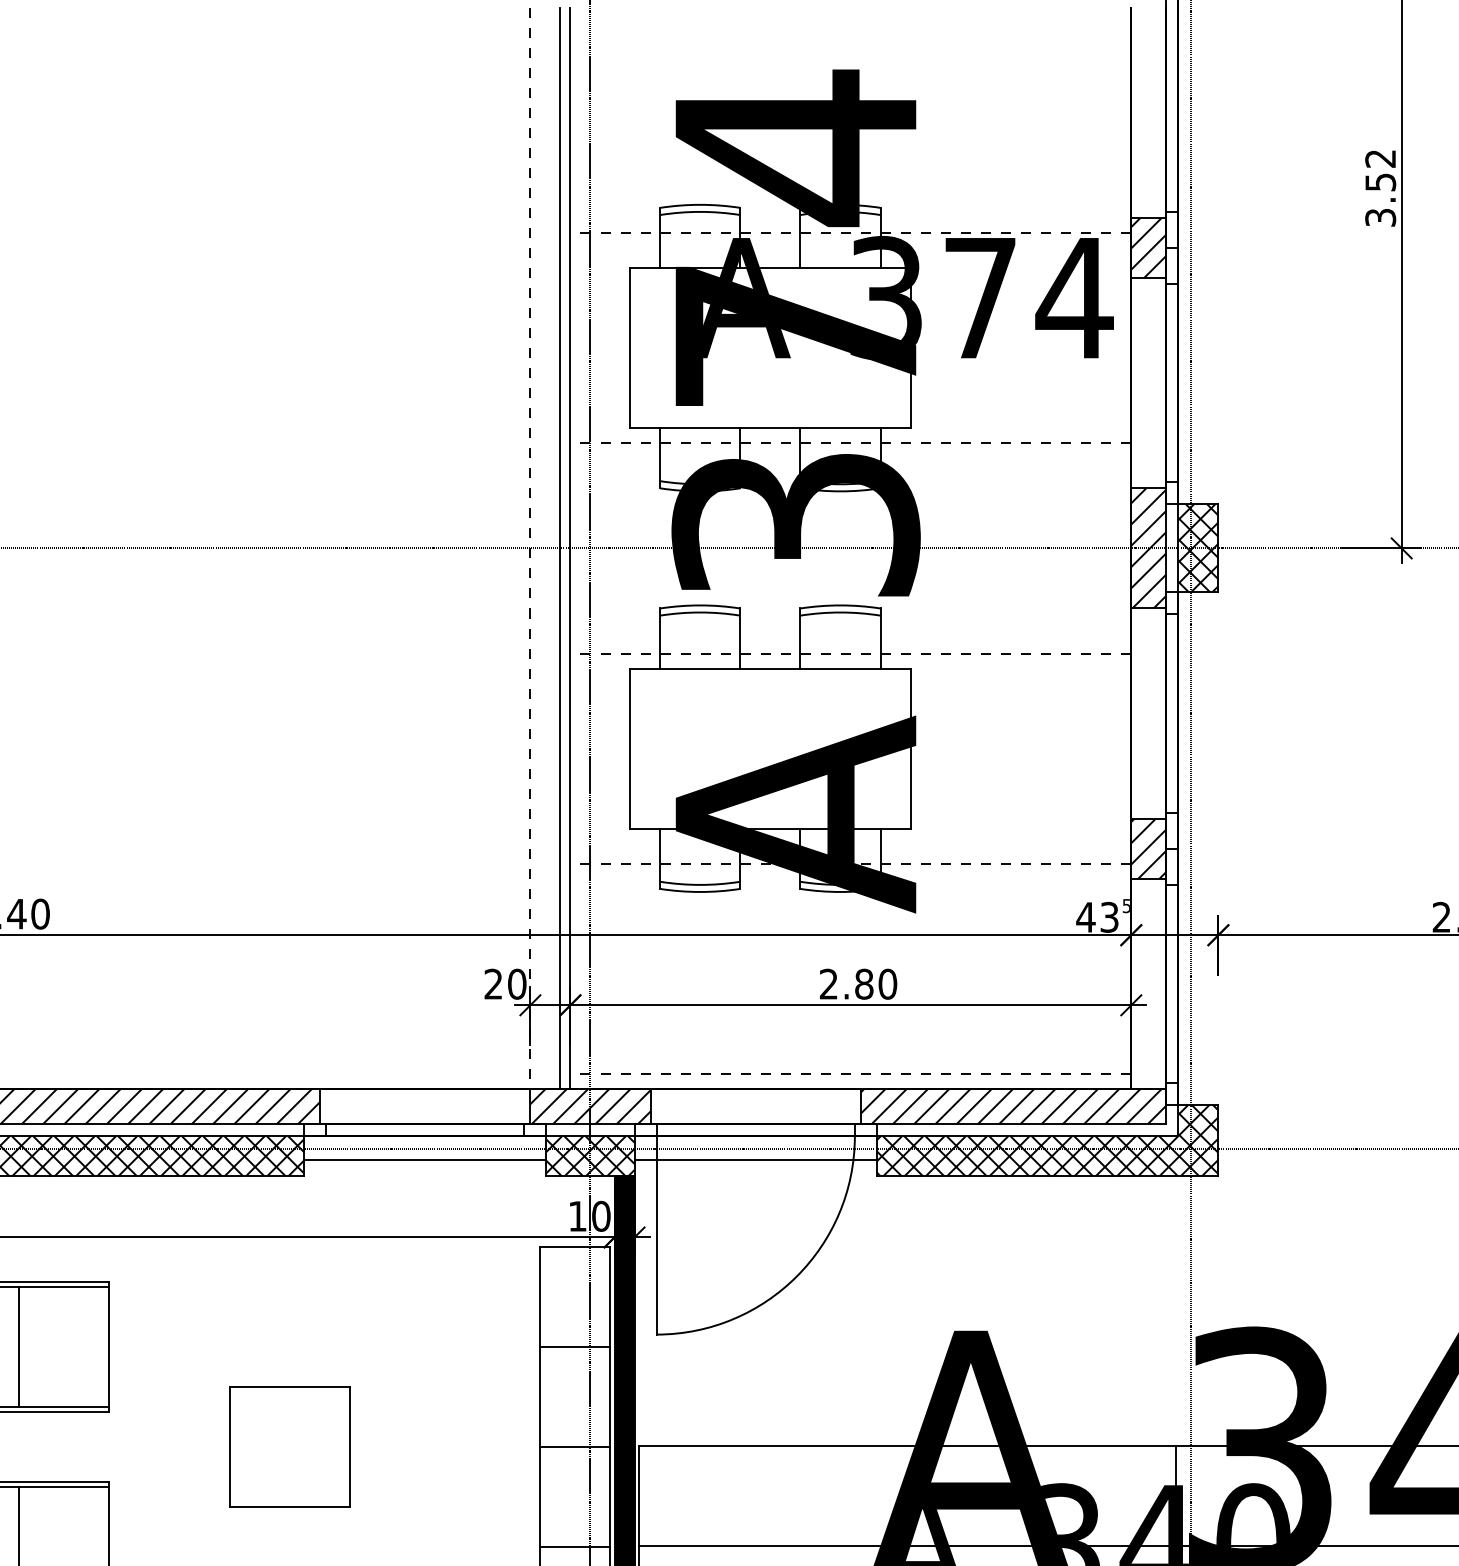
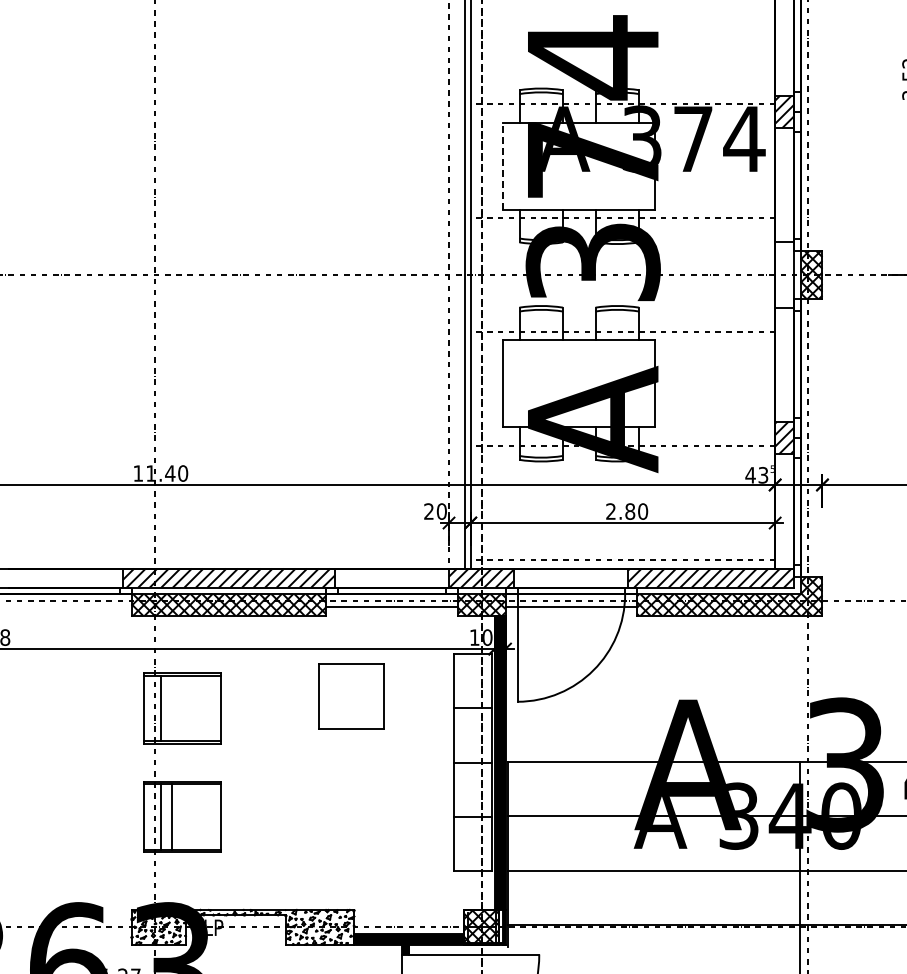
line: (630, 346) -> (503, 165), solid -> dashed
hatch: (1148, 547) -> (784, 274), removed
line: (19, 1345) -> (171, 707), removed
part: (289, 1446) -> (351, 696), moved

